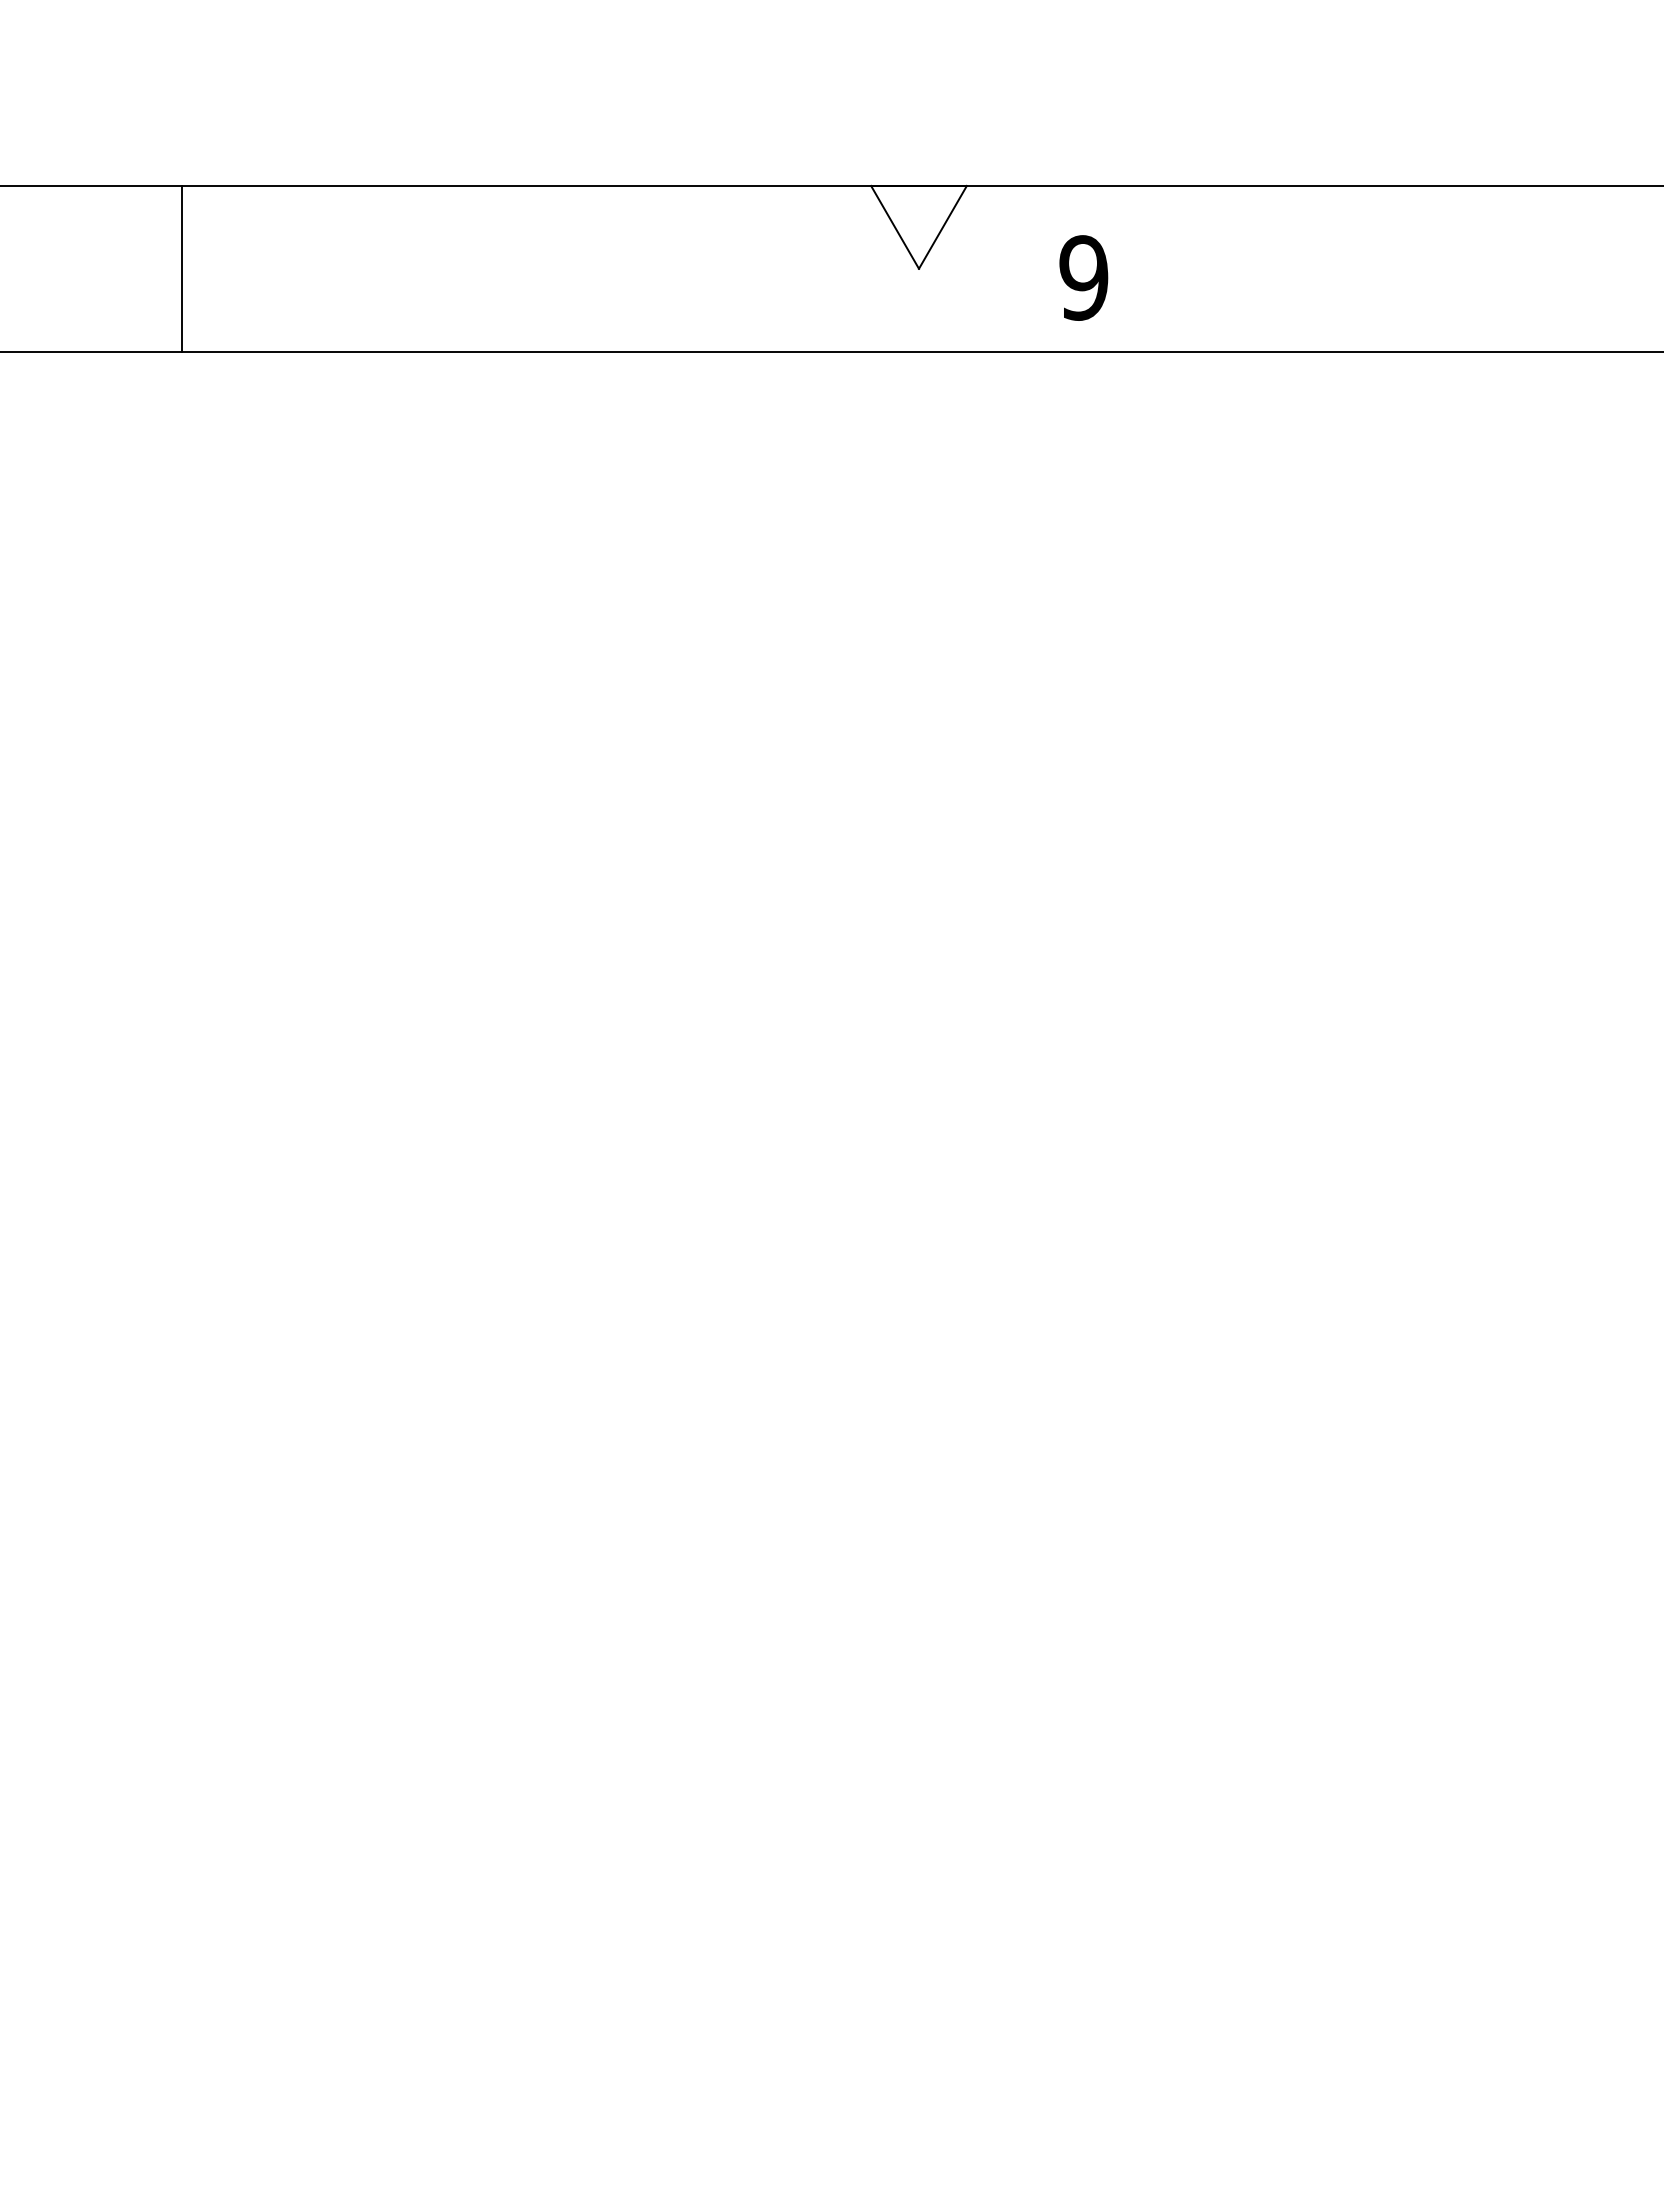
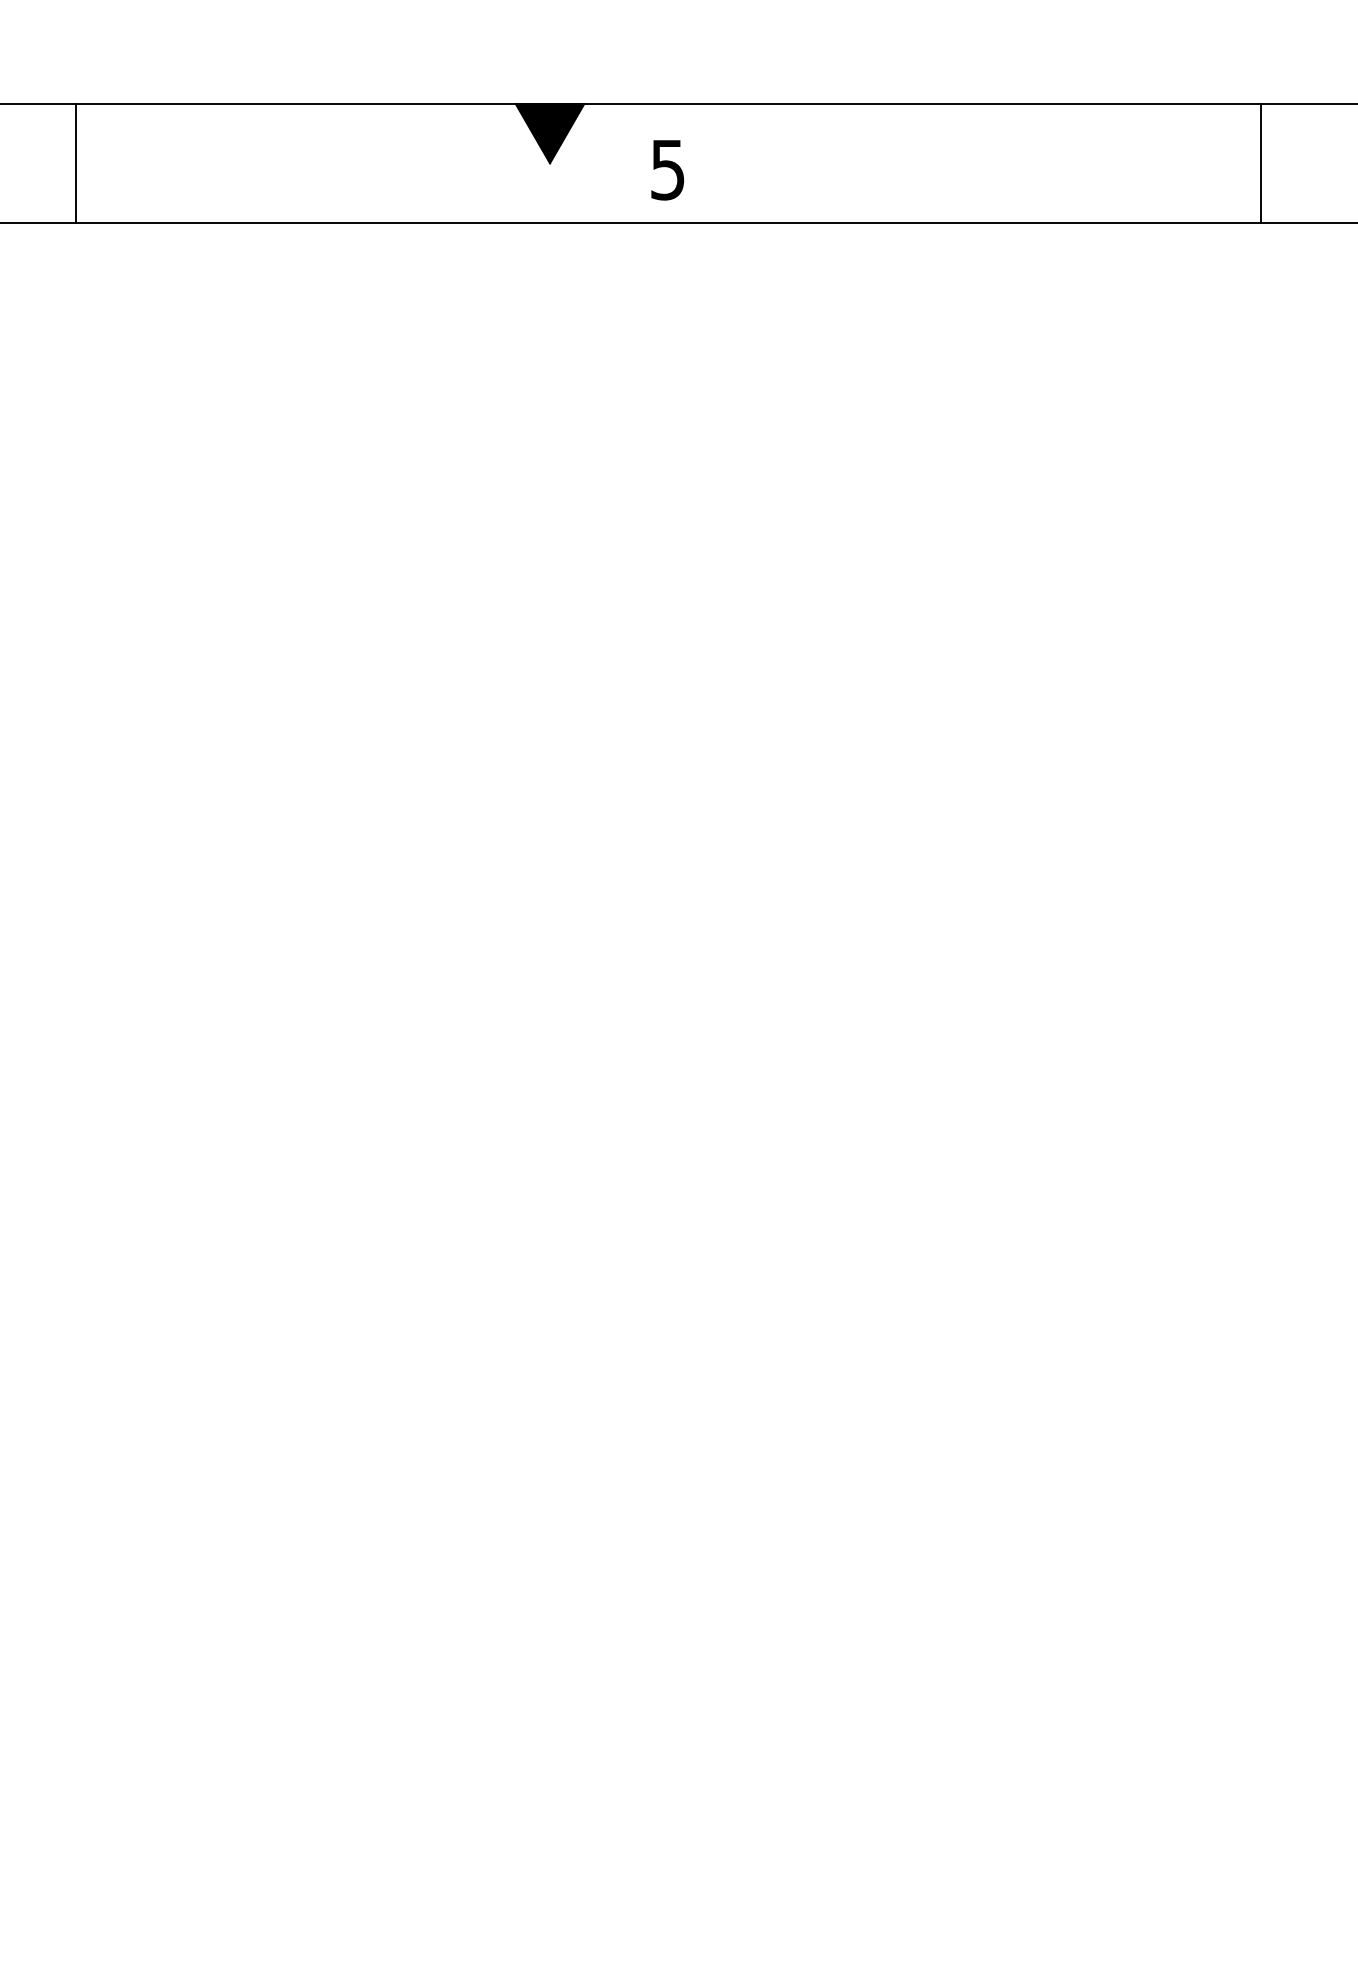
fill: (918, 227) -> (549, 133), added
line: (182, 269) -> (76, 163), moved
text: (1083, 277) -> (667, 169), 9 -> 5

